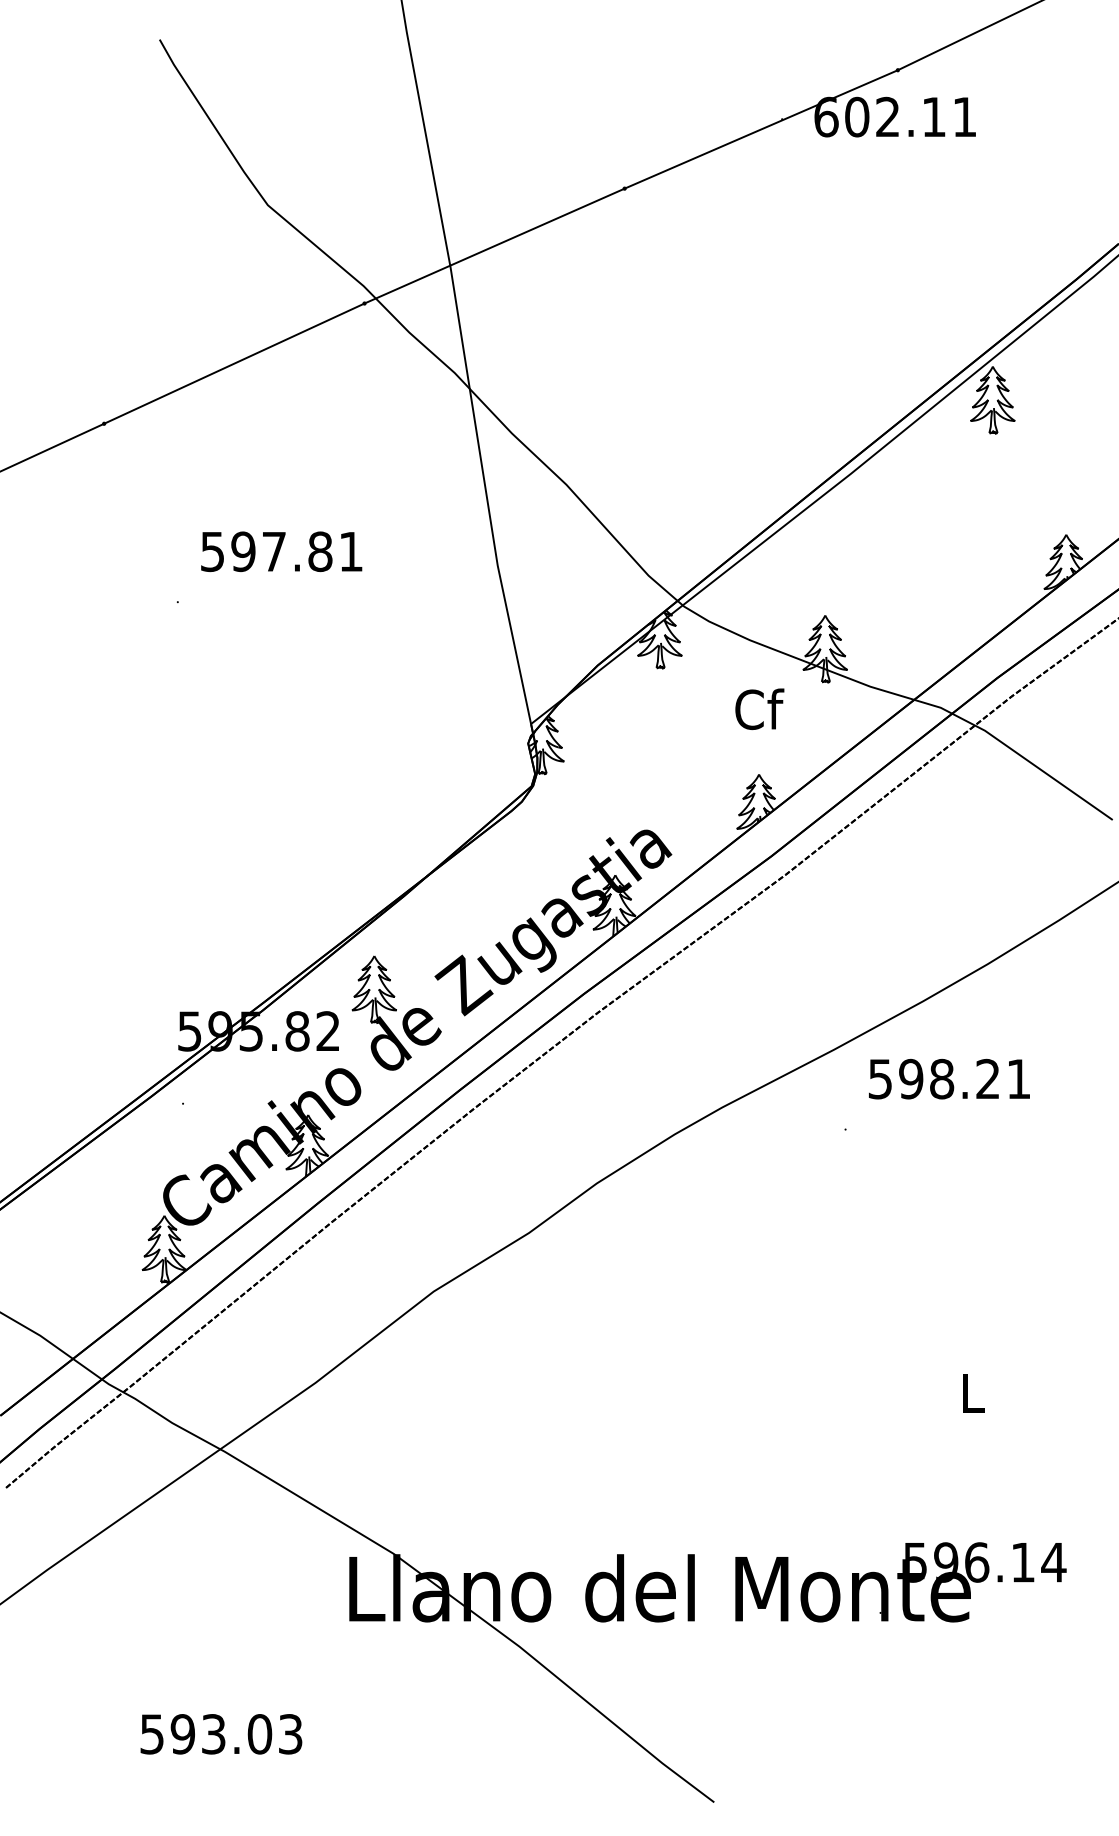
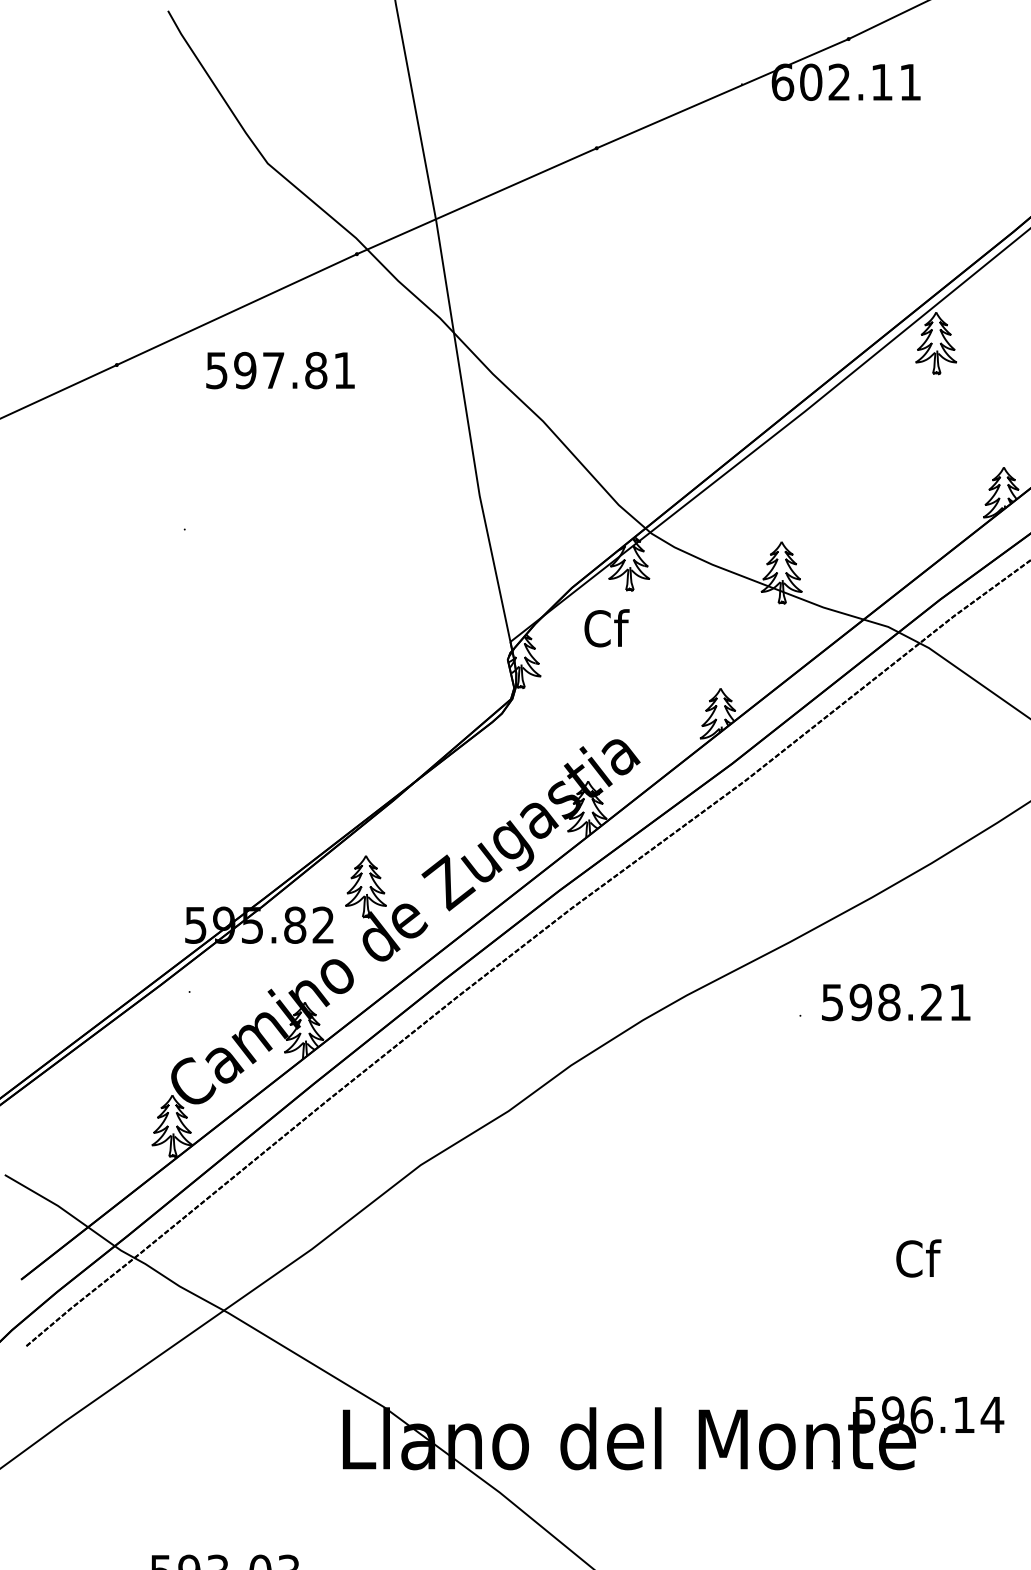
text: (281, 551) -> (280, 370), moved
text: (759, 708) -> (606, 627), moved
text: (949, 1078) -> (896, 1001), moved
text: (973, 1392) -> (918, 1258), L -> Cf

